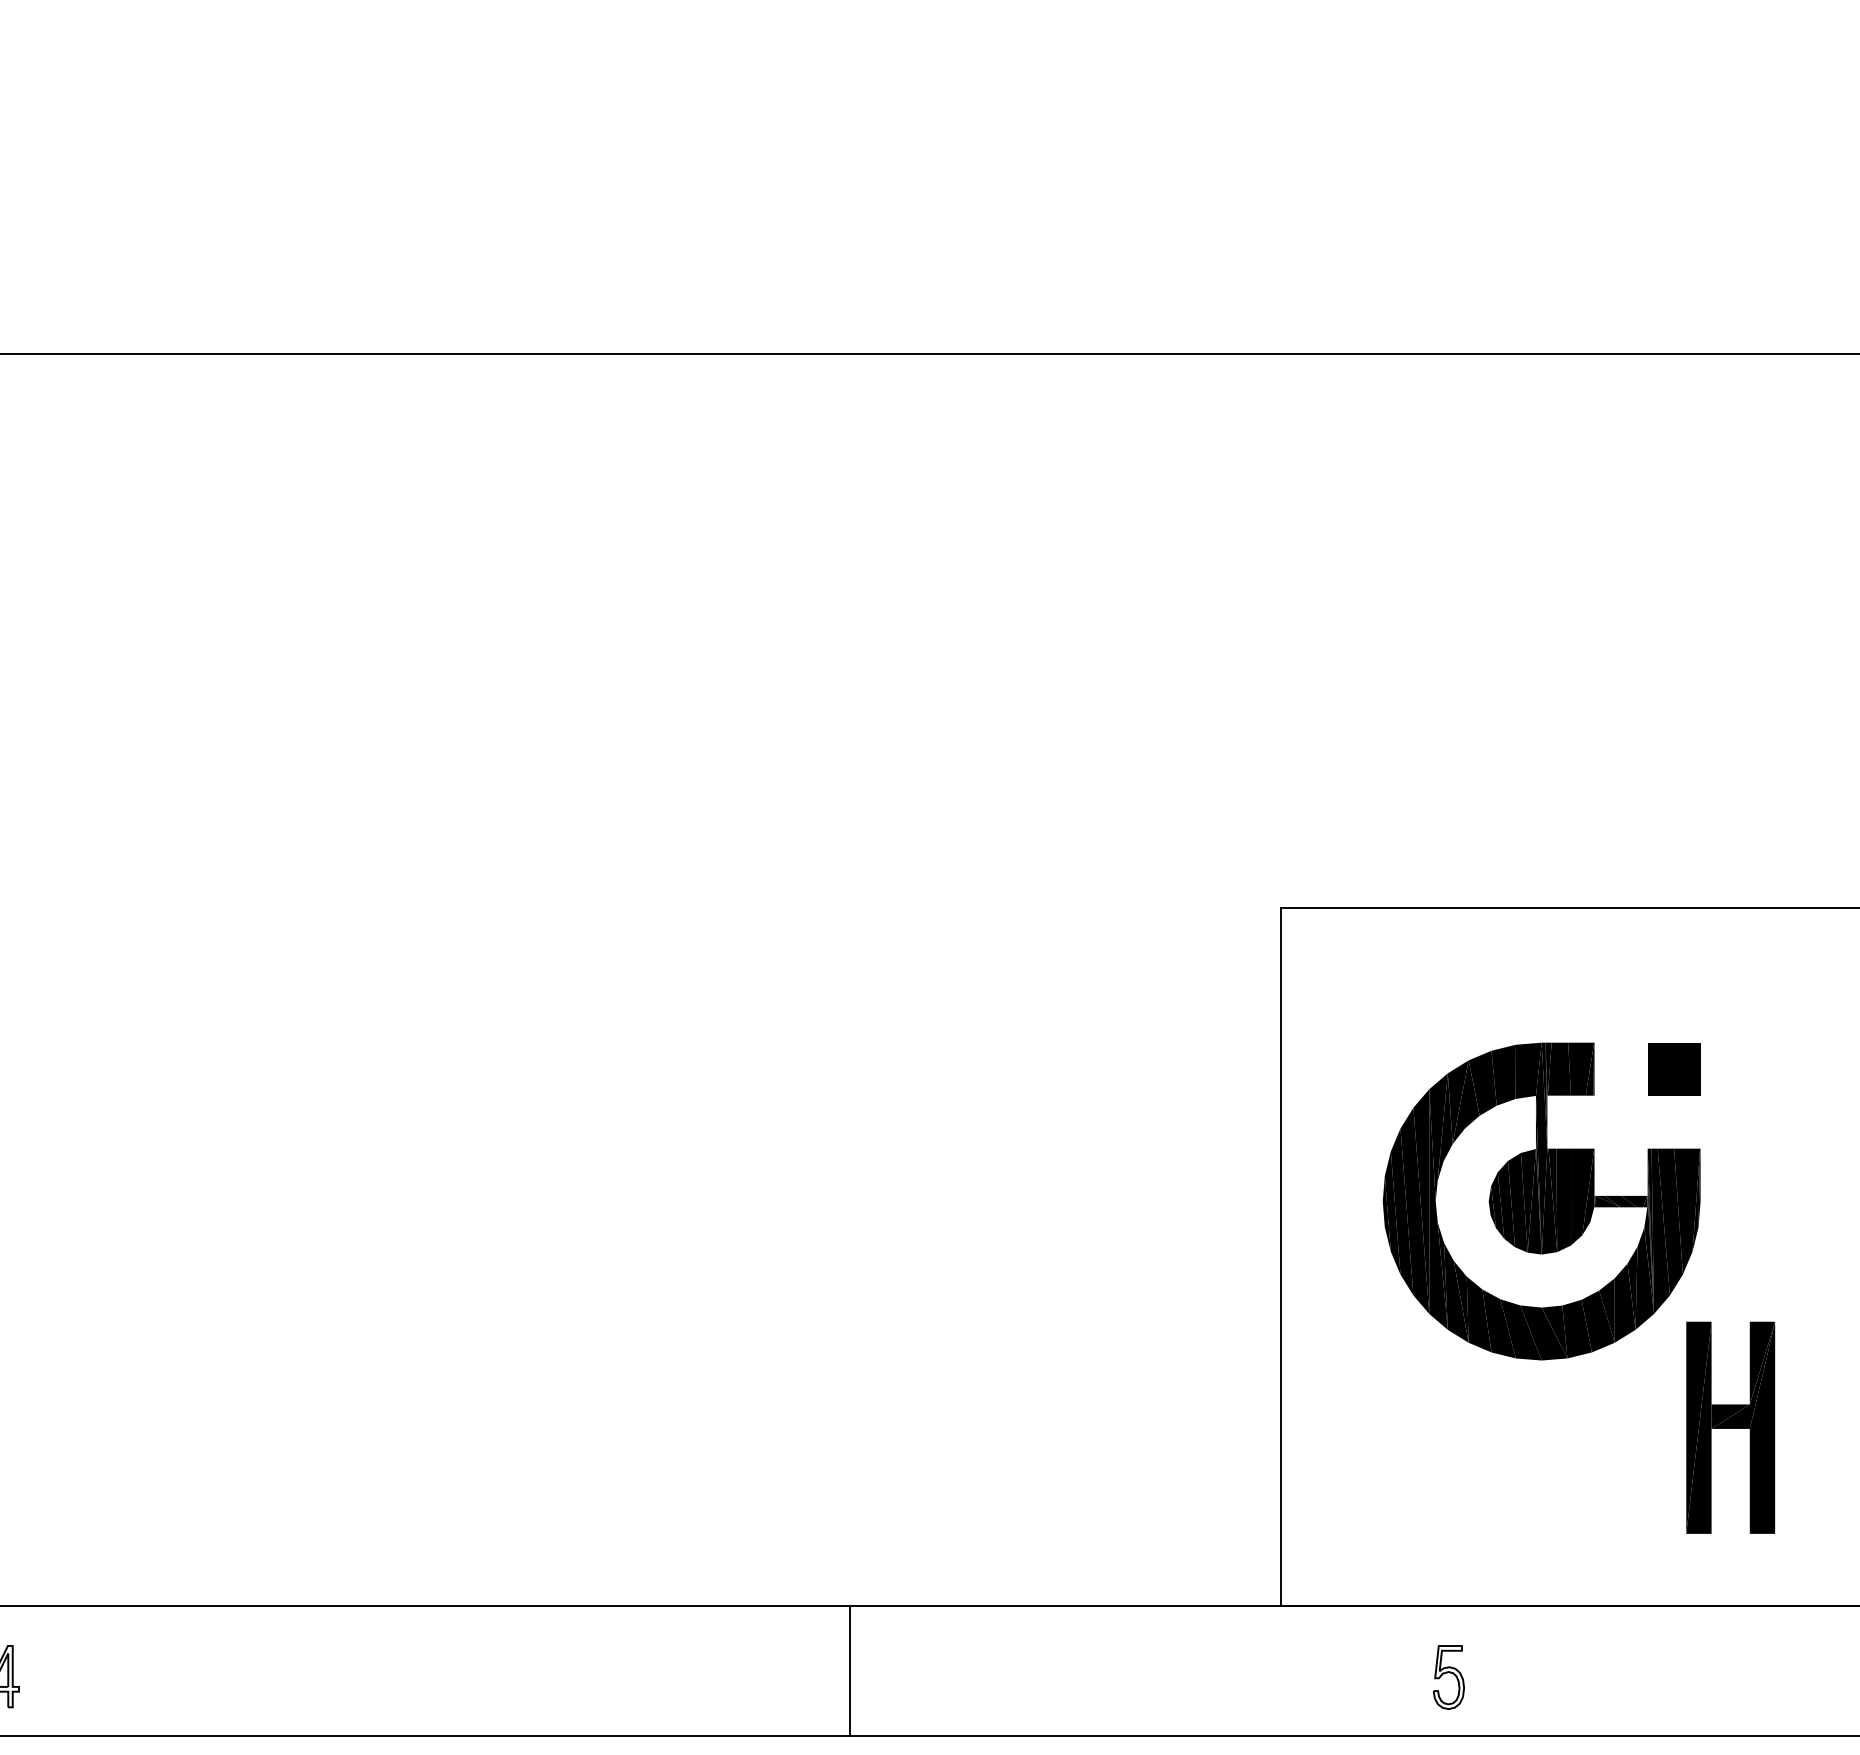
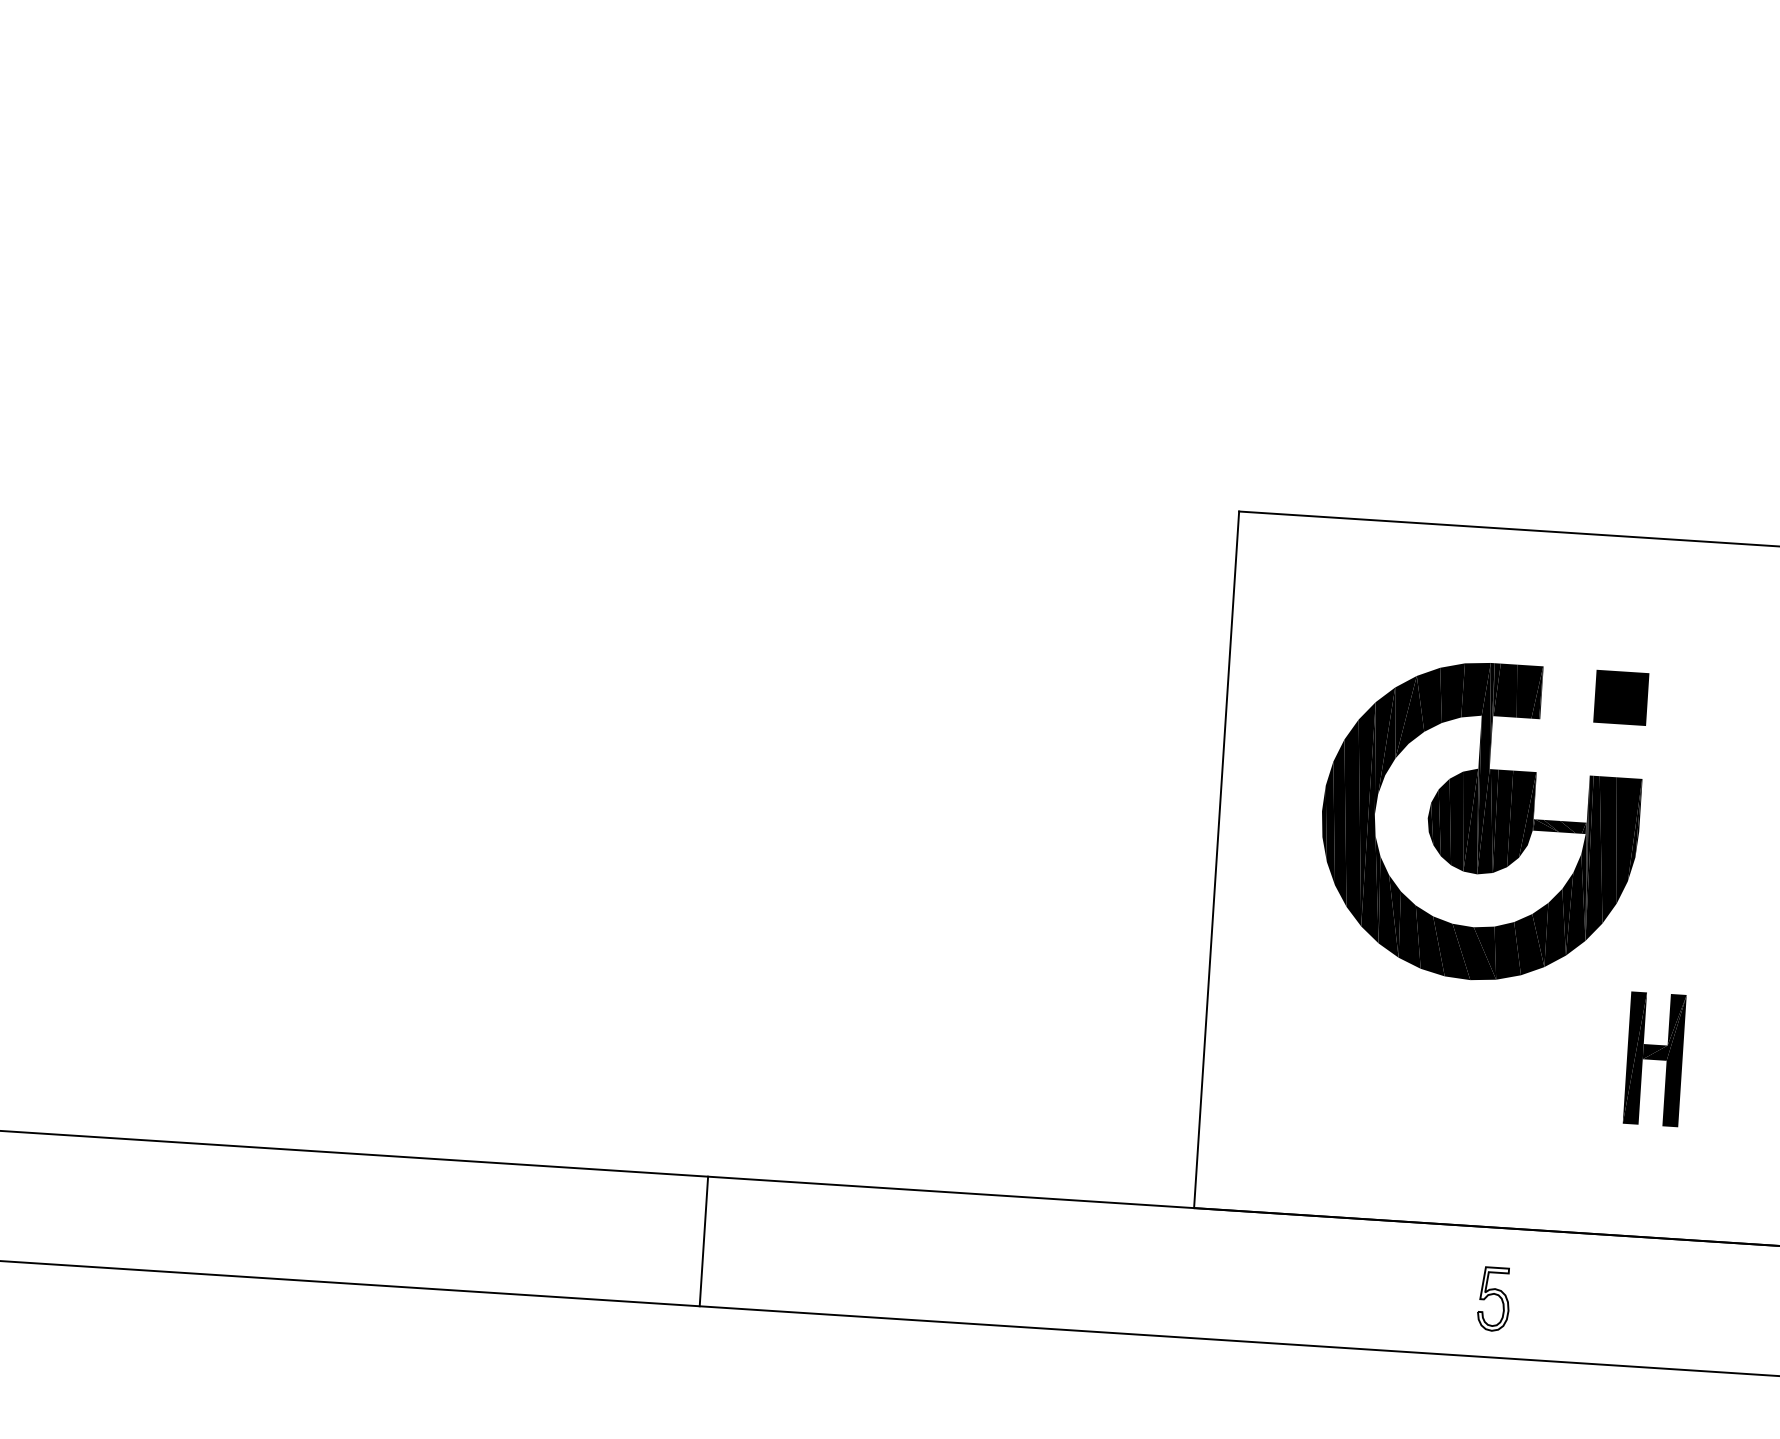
part: (1730, 1427) -> (1654, 1059), size x0.62
line: (849, 1670) -> (703, 1241), moved
part: (1448, 1677) -> (1493, 1299), moved

